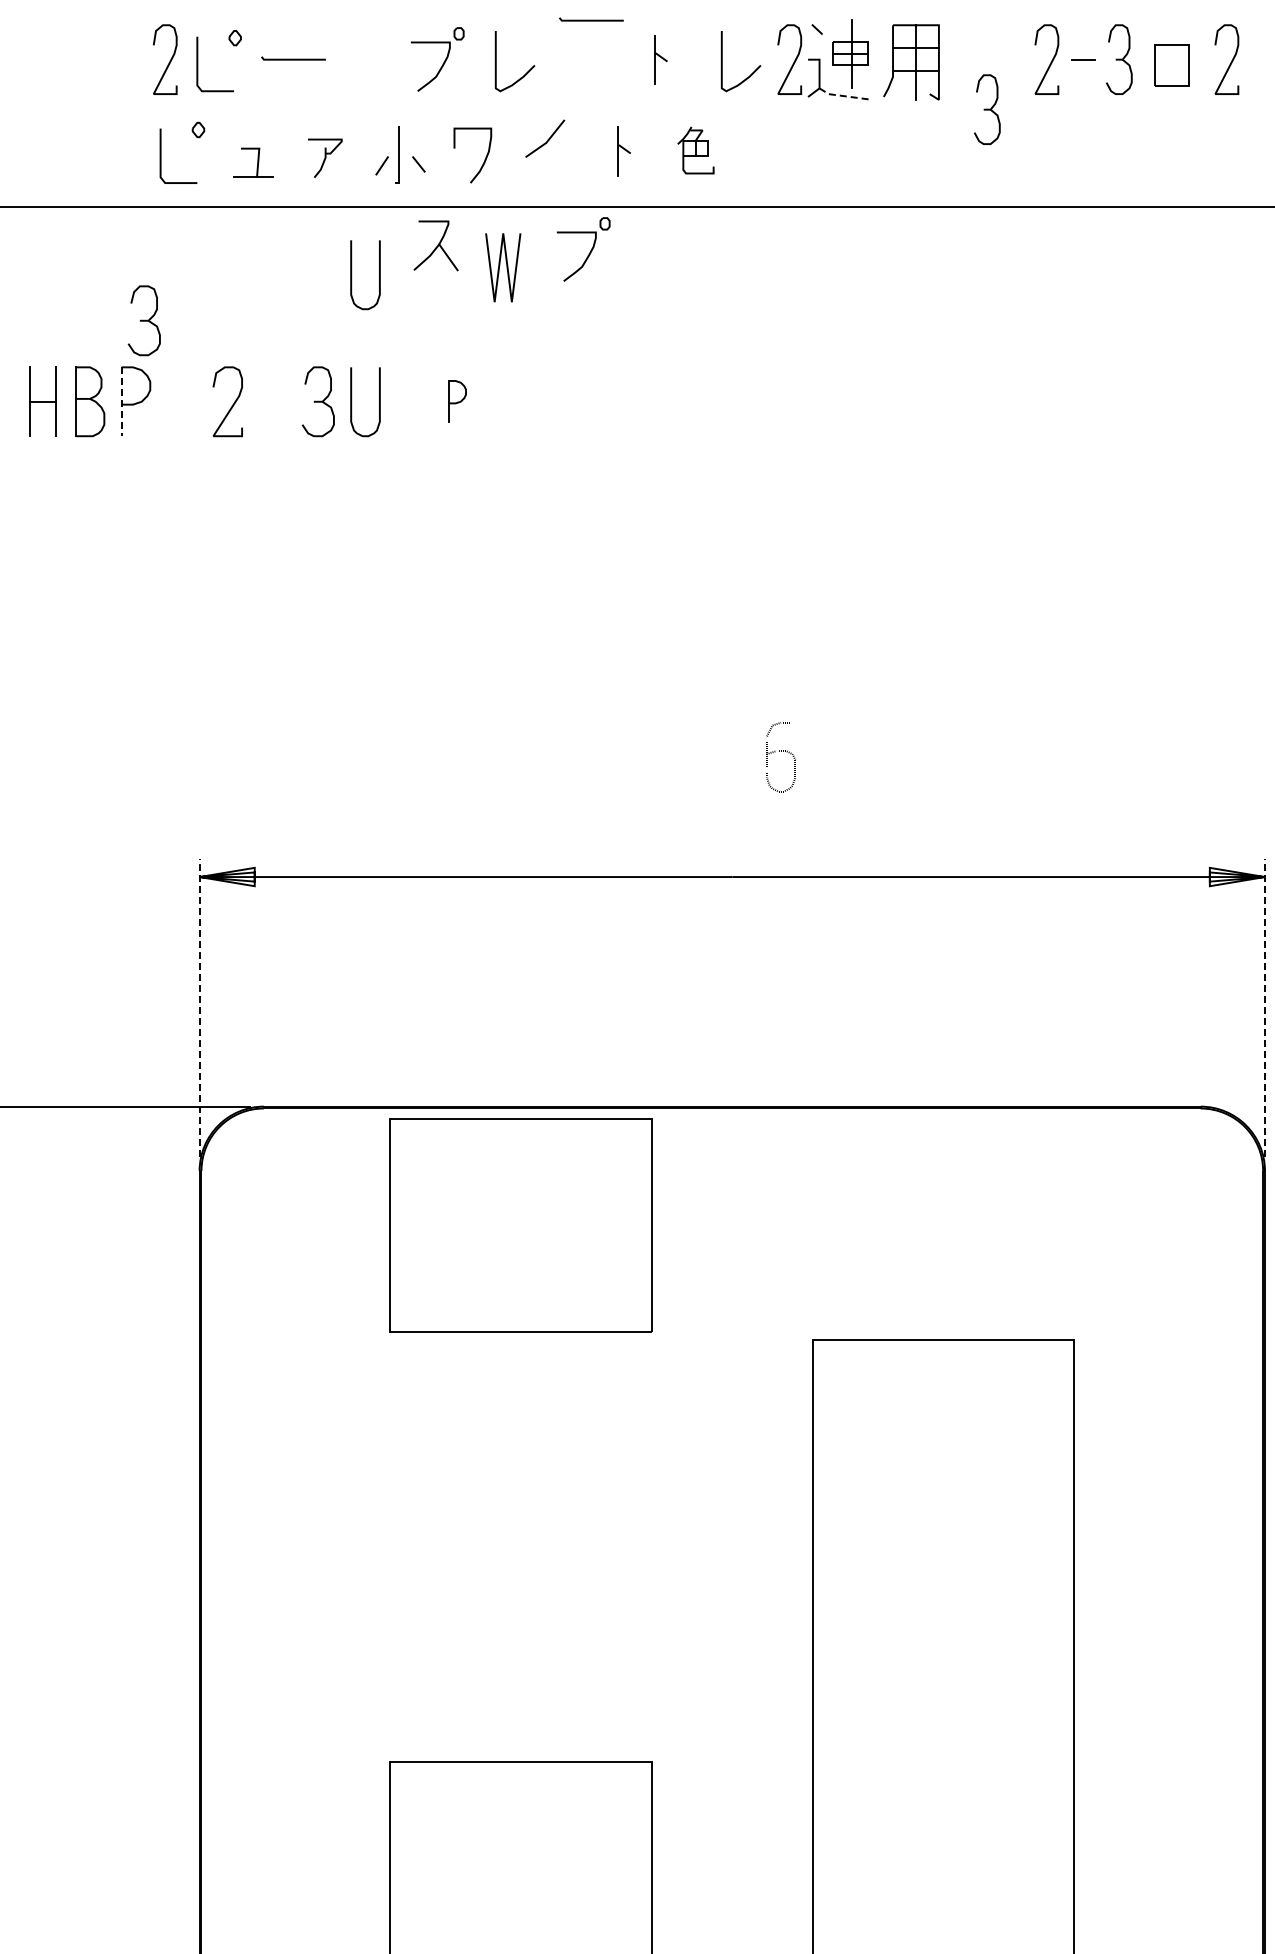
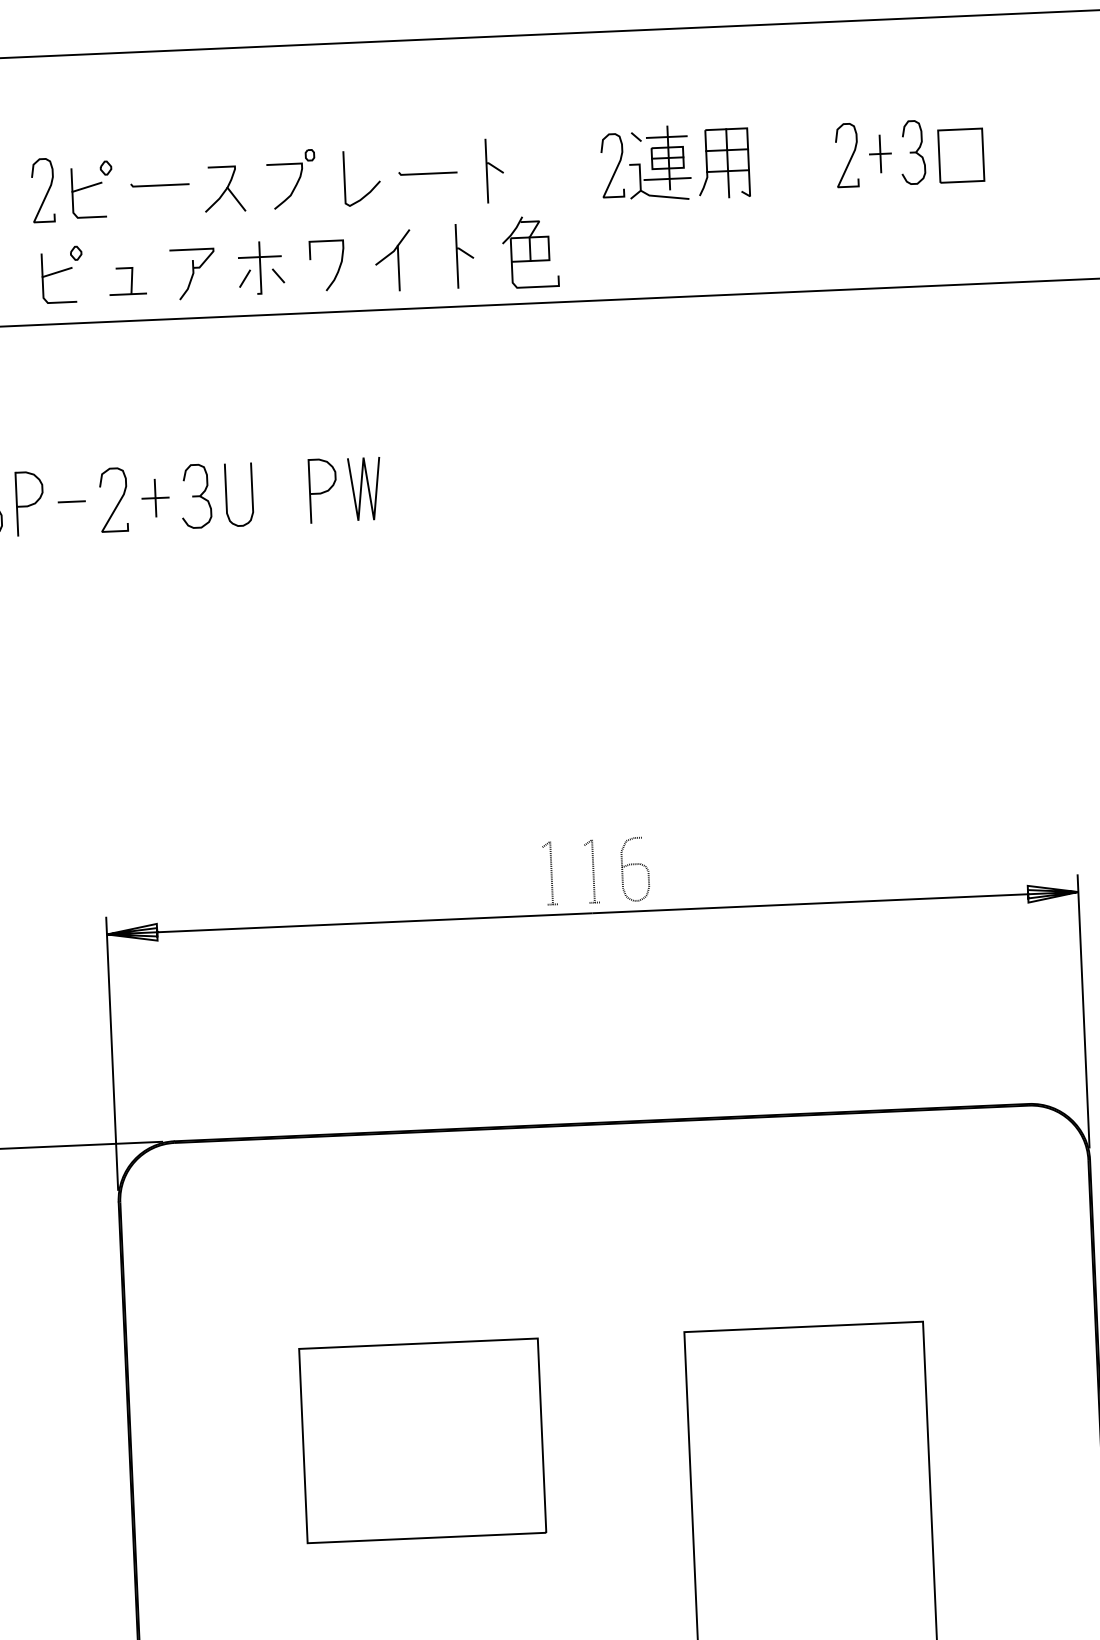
line: (591, 19) -> (428, 172), moved
line: (850, 30) -> (666, 136), added
line: (213, 57) -> (86, 186), added
part: (660, 59) -> (494, 170), size x1.43
line: (1083, 59) -> (880, 153), added
curve: (1230, 62) -> (1014, 150), removed
part: (1171, 65) -> (960, 155), size x1.43
curve: (752, 72) -> (579, 178), removed
line: (849, 76) -> (667, 178), added
line: (844, 96) -> (663, 197), dashed -> solid
part: (987, 109) -> (794, 203), removed
line: (399, 142) -> (259, 256), added
line: (176, 149) -> (56, 271), added
part: (695, 150) -> (530, 252), size x1.67
part: (623, 151) -> (464, 256), size x1.43
part: (324, 158) -> (192, 274), size x1.43
line: (550, 161) -> (398, 268), added
part: (435, 245) -> (224, 188), moved
part: (589, 252) -> (437, 349), removed
line: (506, 267) -> (367, 488), moved
curve: (352, 275) -> (222, 379), removed
part: (143, 320) -> (33, 429), removed
line: (181, 401) -> (71, 501), added
part: (273, 401) -> (155, 497), added
part: (457, 401) -> (323, 490), size x1.67
line: (121, 402) -> (16, 504), dashed -> solid
curve: (779, 751) -> (633, 864), moved
part: (687, 831) -> (550, 873), added
part: (733, 831) -> (591, 871), added
line: (199, 1007) -> (112, 1053), dashed -> solid
line: (1264, 1007) -> (1083, 1011), dashed -> solid
part: (520, 1225) -> (422, 1440), moved

